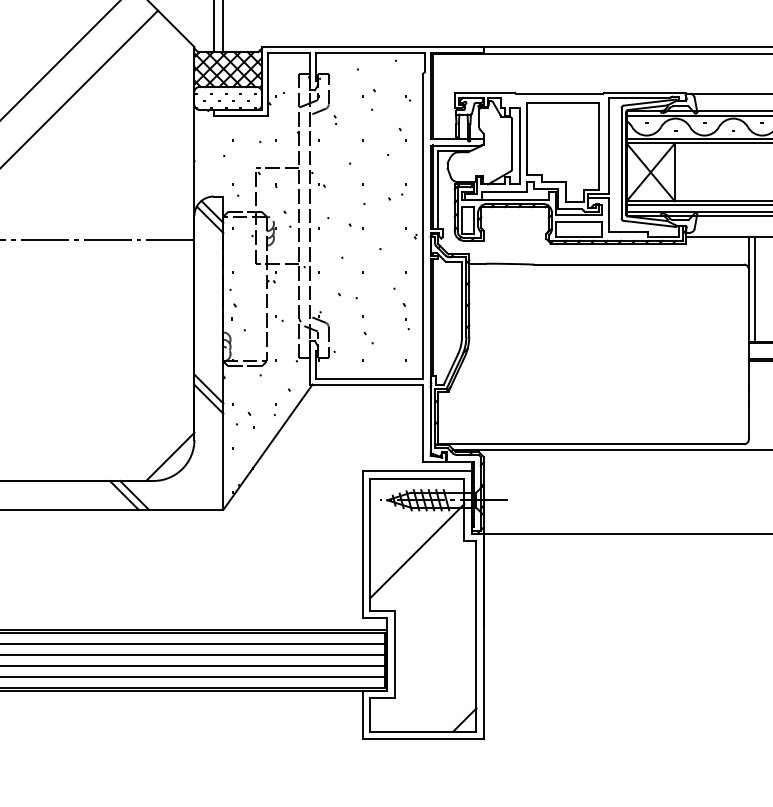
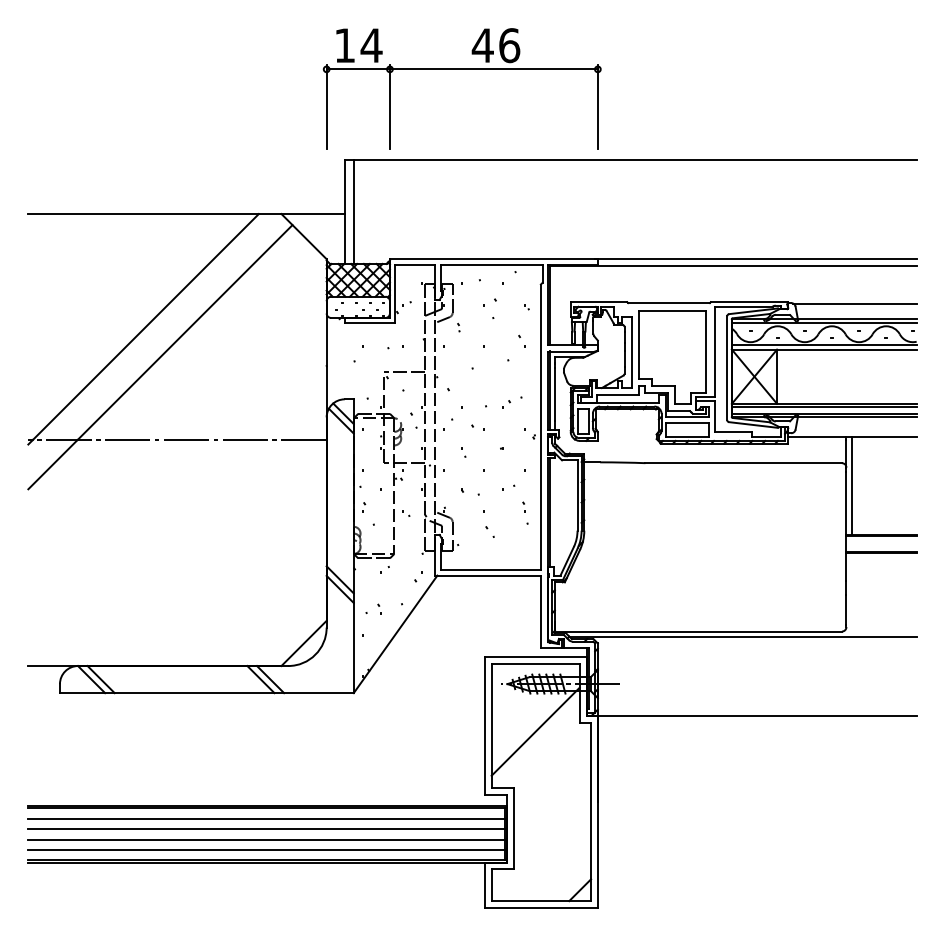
part: (404, 310) -> (523, 506), size x0.62
part: (234, 311) -> (364, 507), size x0.62
part: (250, 419) -> (379, 608), size x0.62

